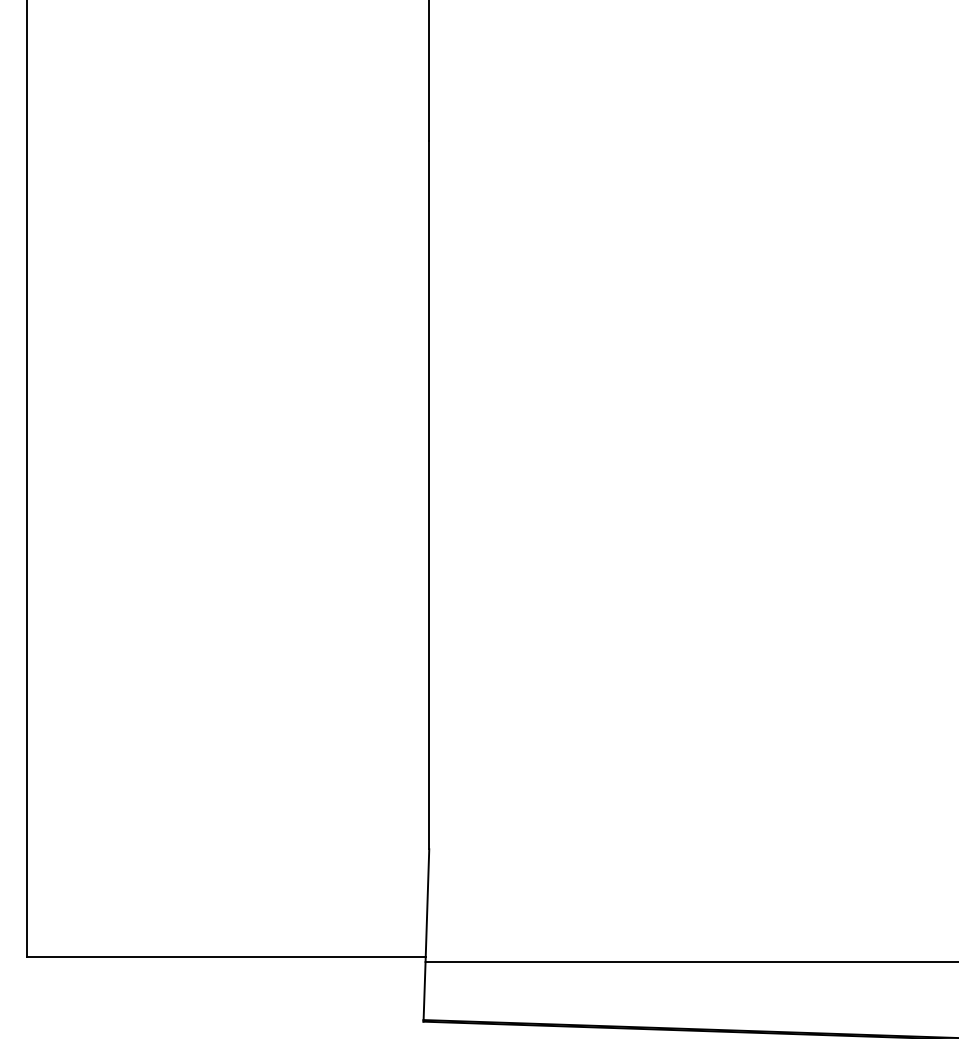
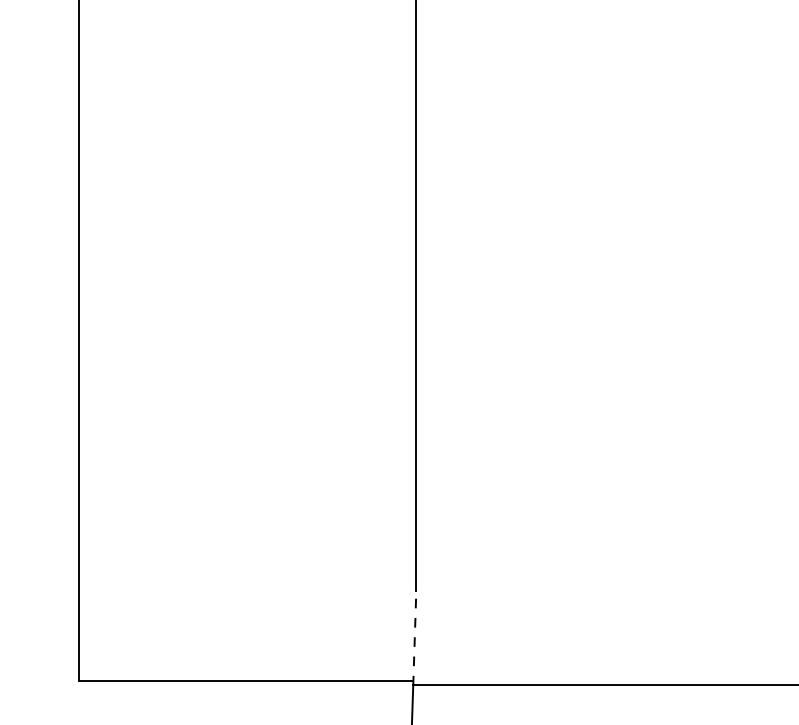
line: (427, 905) -> (414, 638), solid -> dashed

